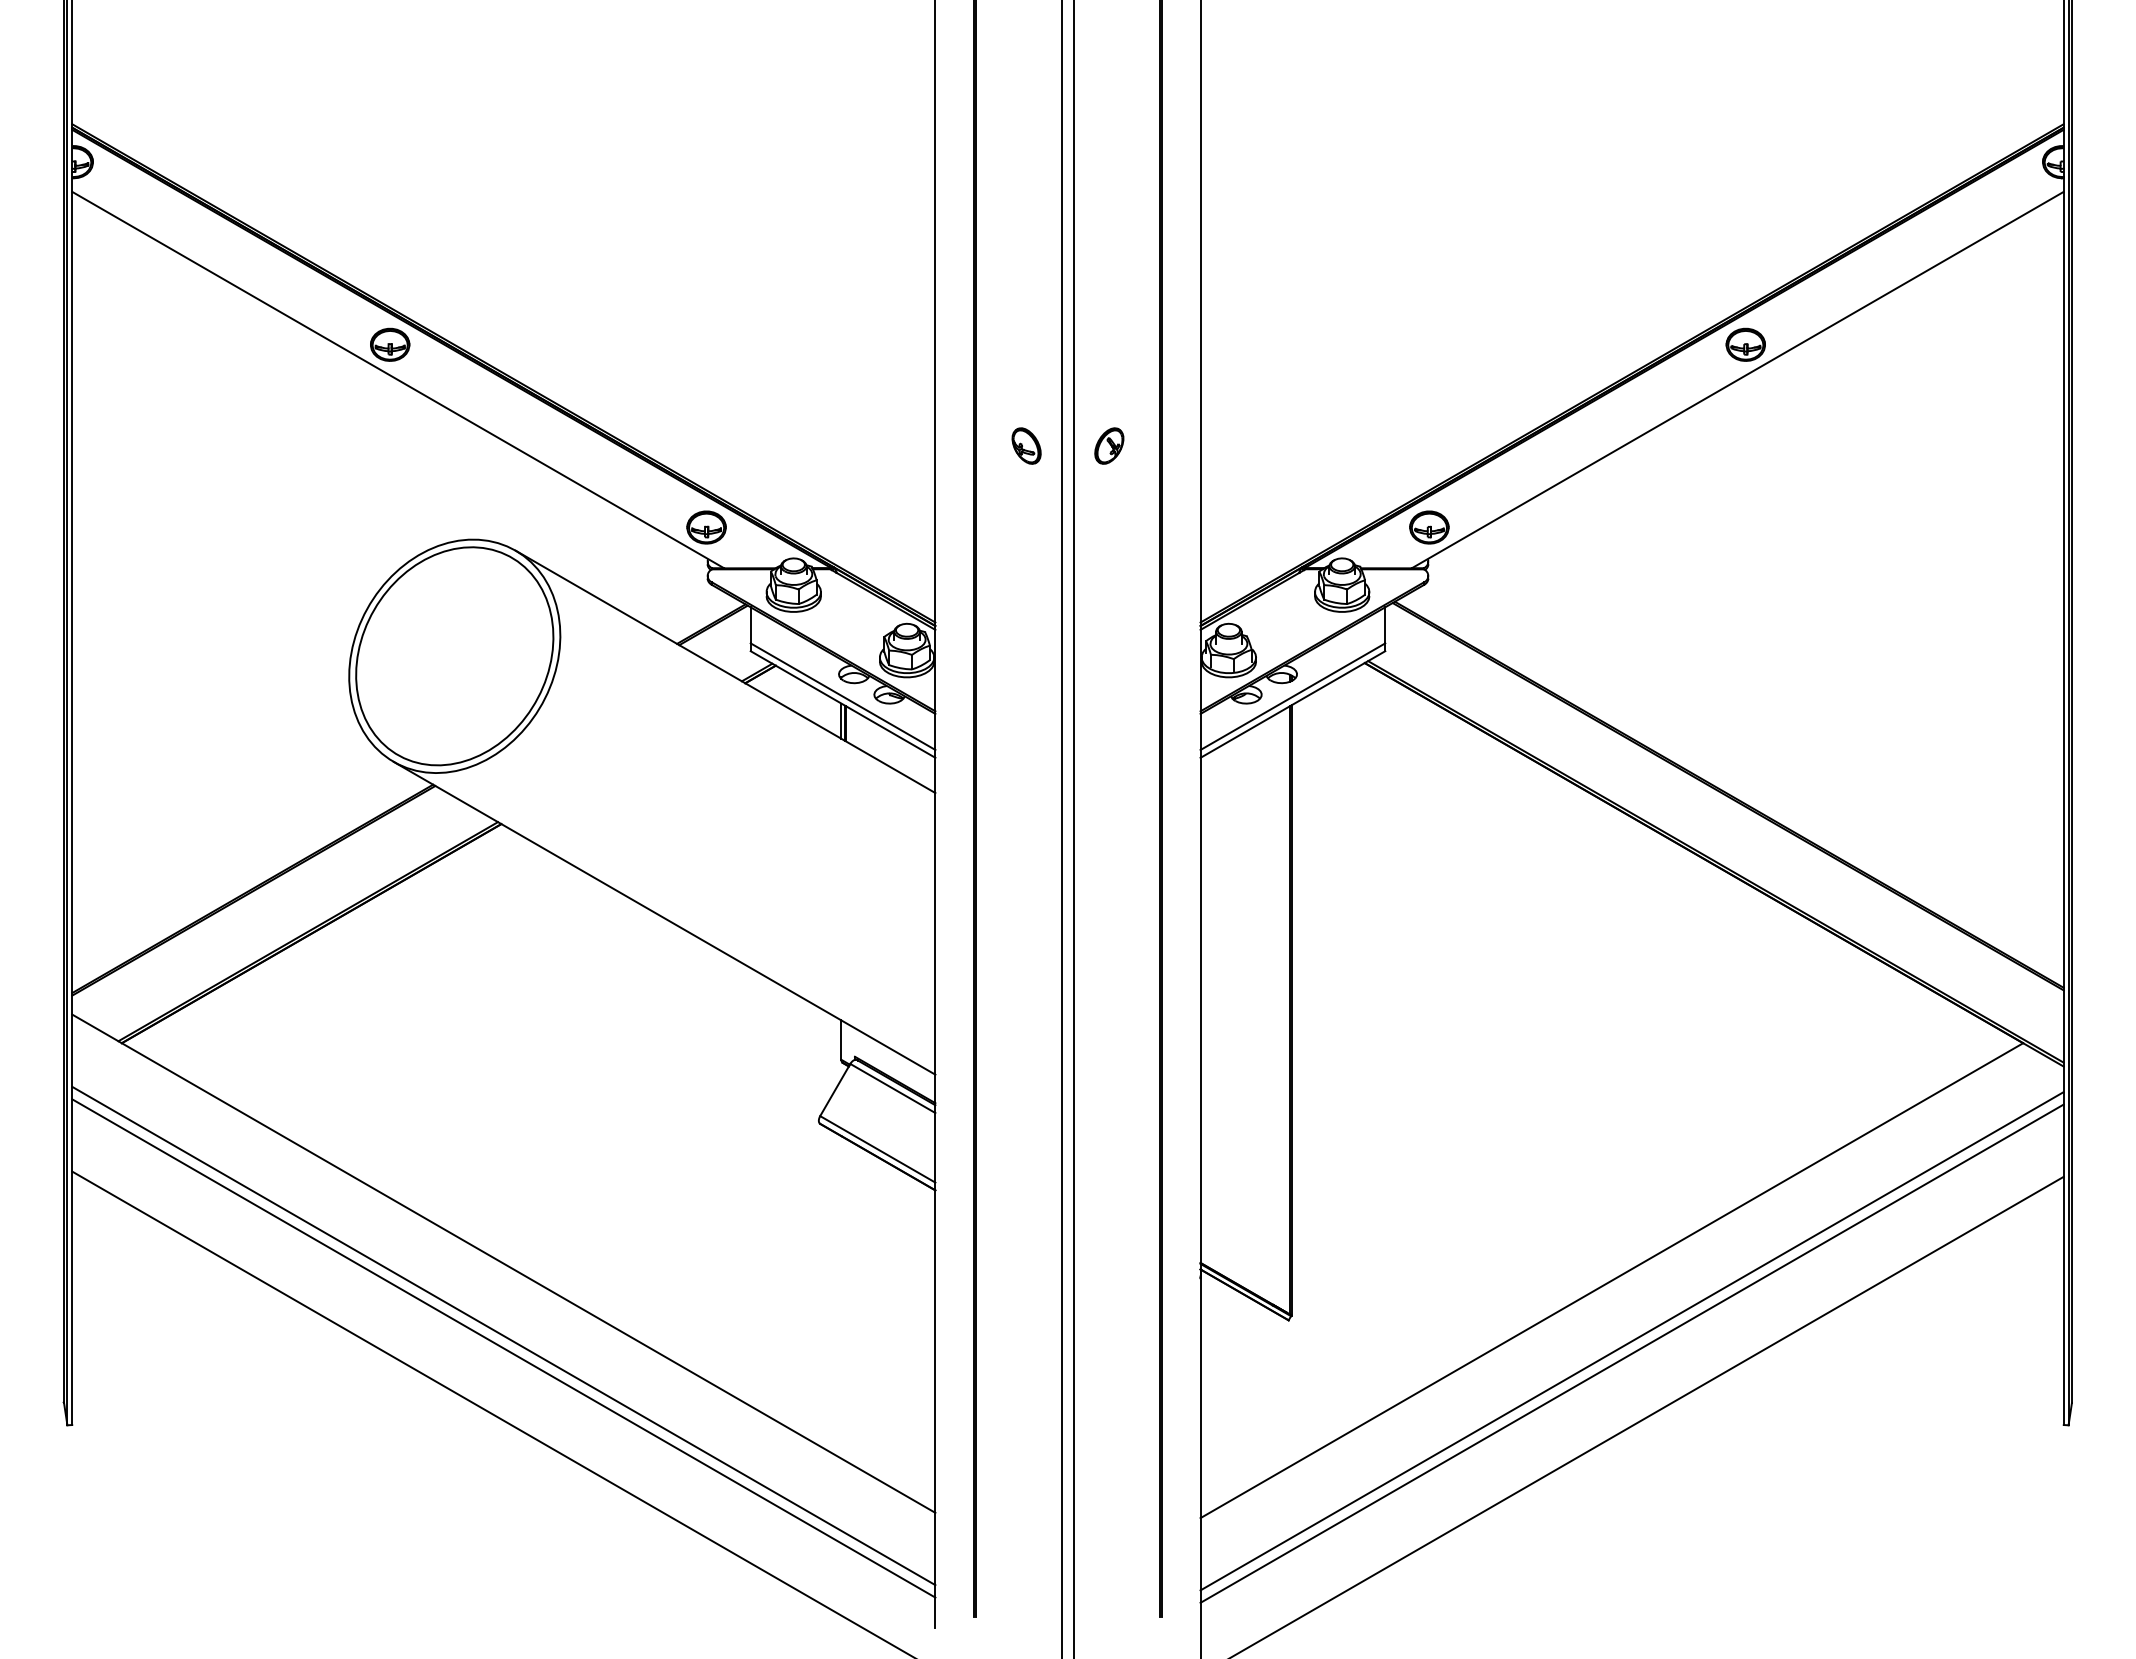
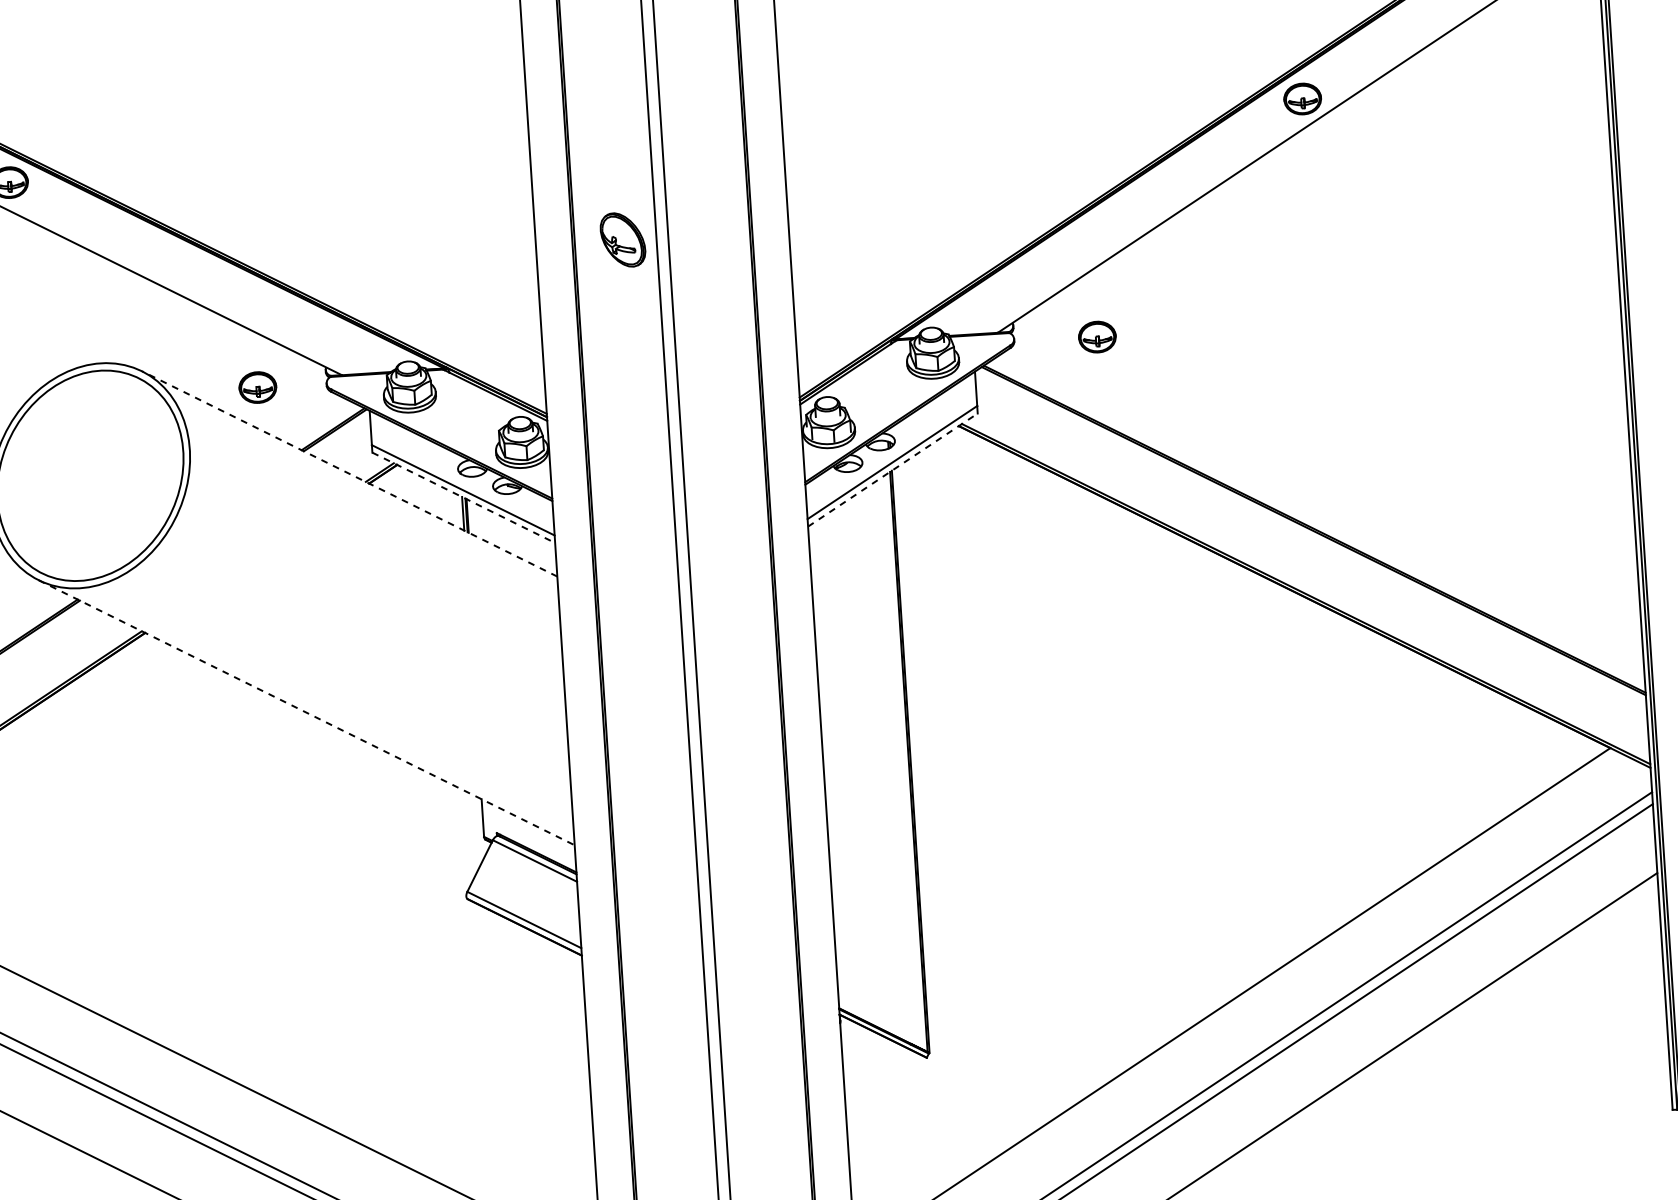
part: (1026, 445) -> (622, 239), size x1.6
part: (1109, 445) -> (701, 234), removed
part: (706, 527) -> (257, 387), moved
part: (1429, 527) -> (1097, 337), moved
line: (725, 671) -> (349, 473), solid -> dashed
line: (843, 704) -> (464, 497), solid -> dashed
line: (1292, 704) -> (892, 470), solid -> dashed
line: (664, 918) -> (306, 712), solid -> dashed

